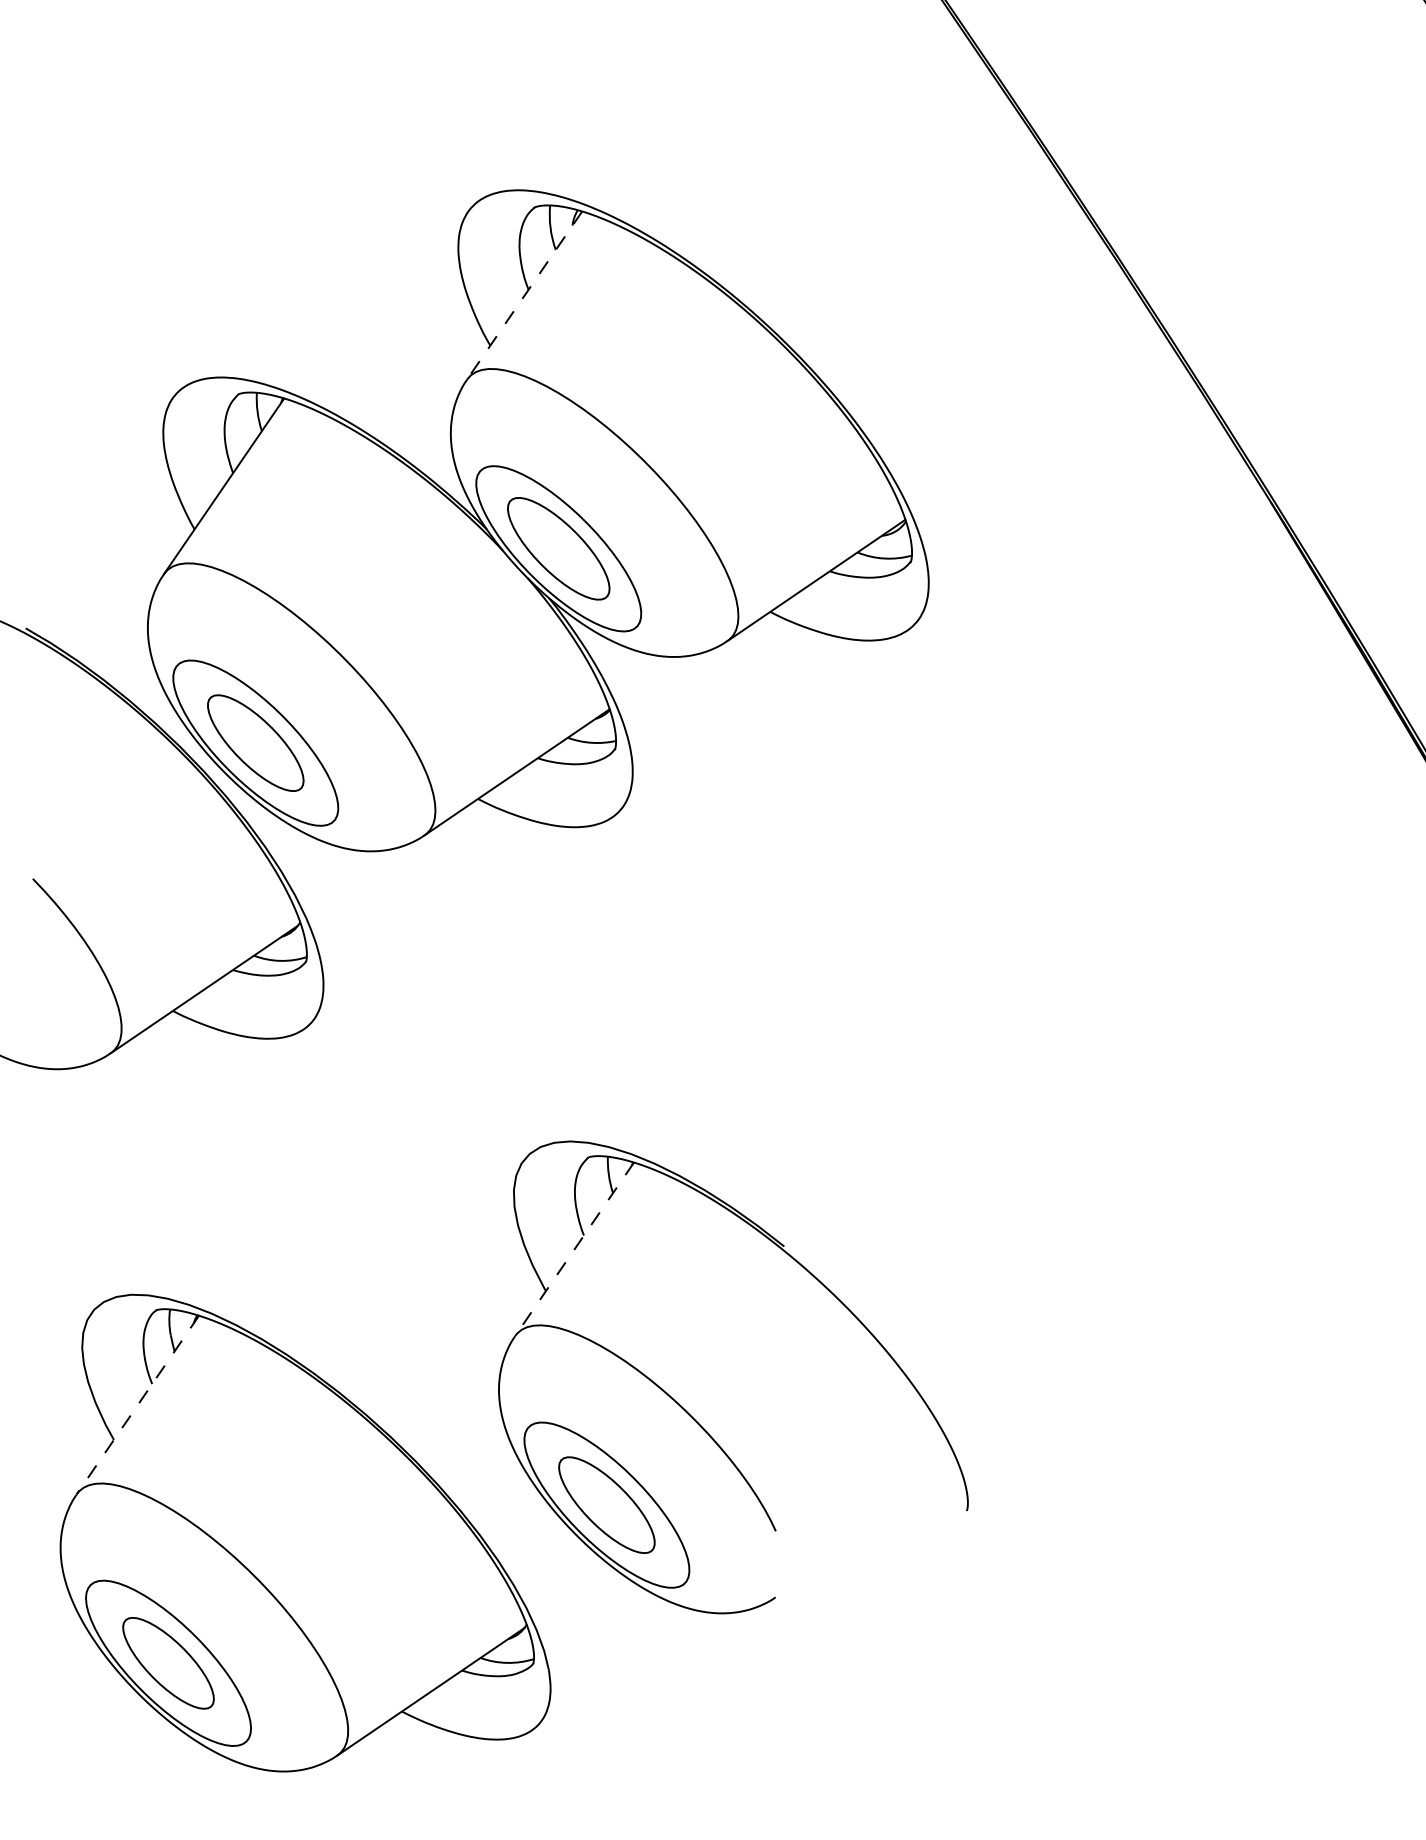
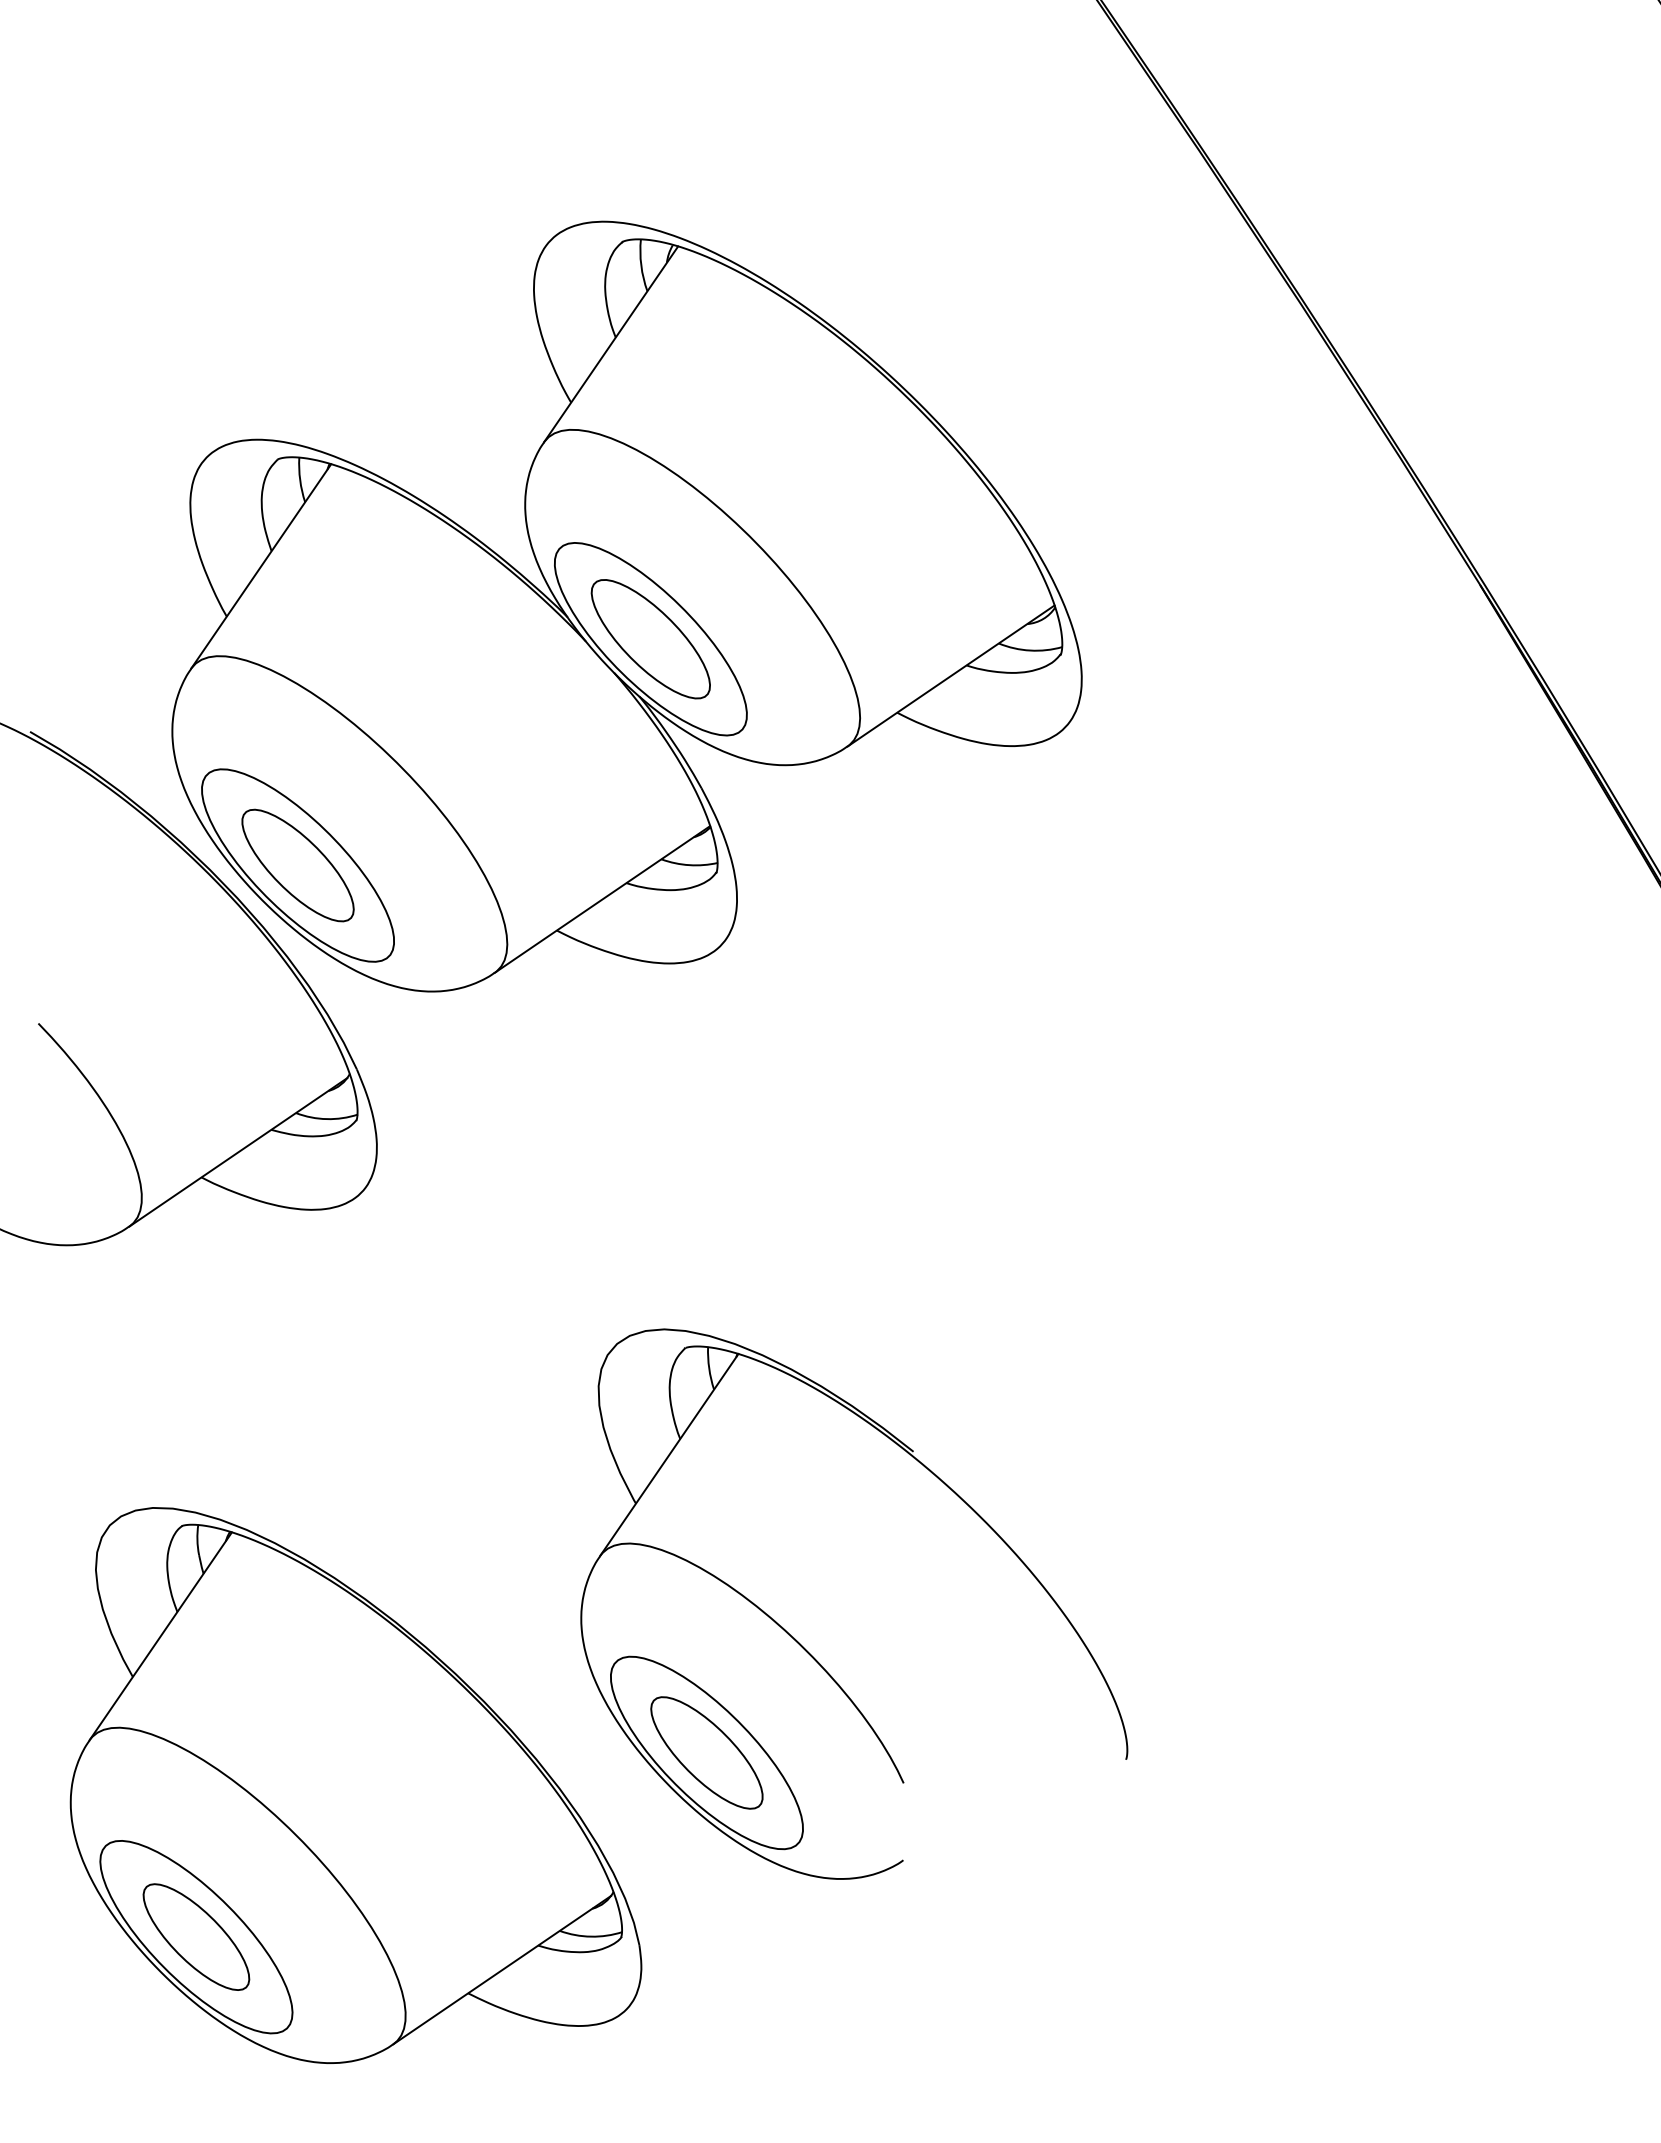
line: (524, 295) -> (611, 344), dashed -> solid
line: (574, 1249) -> (669, 1455), dashed -> solid
line: (137, 1405) -> (160, 1636), dashed -> solid

